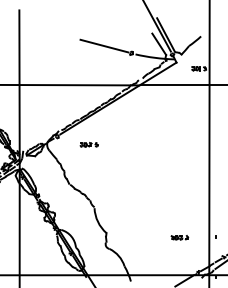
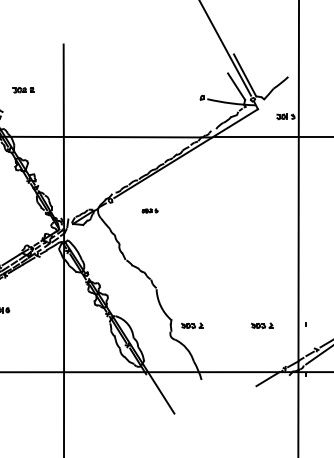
line: (104, 45) -> (168, 88), removed
part: (88, 144) -> (149, 210), size x0.7
part: (123, 237) -> (192, 325), added

